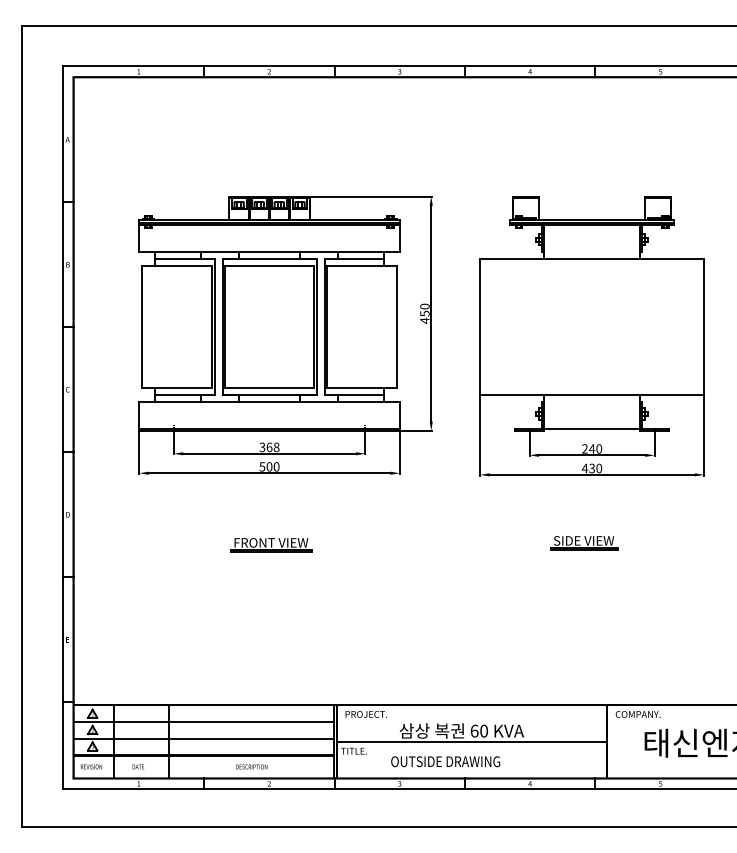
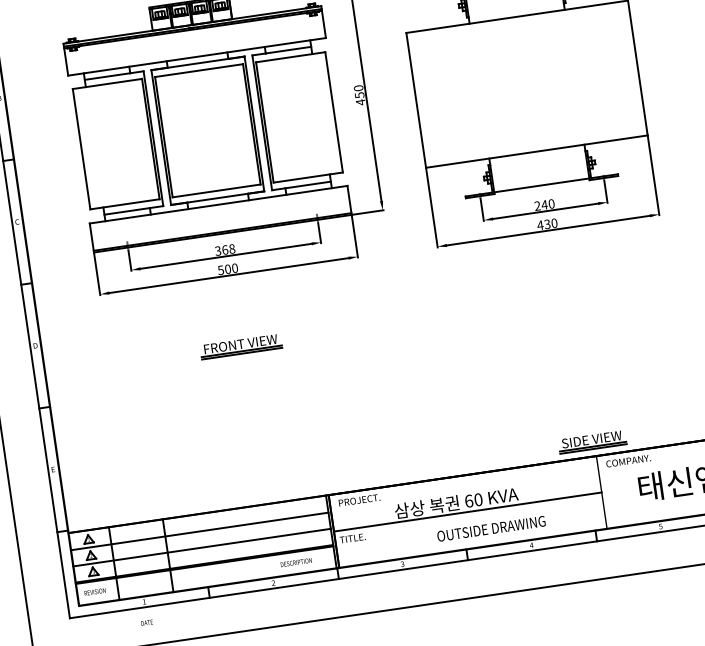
part: (584, 543) -> (592, 442), moved
text: (445, 761) -> (491, 528), moved
text: (138, 766) -> (147, 622), moved
text: (251, 766) -> (295, 562), moved

